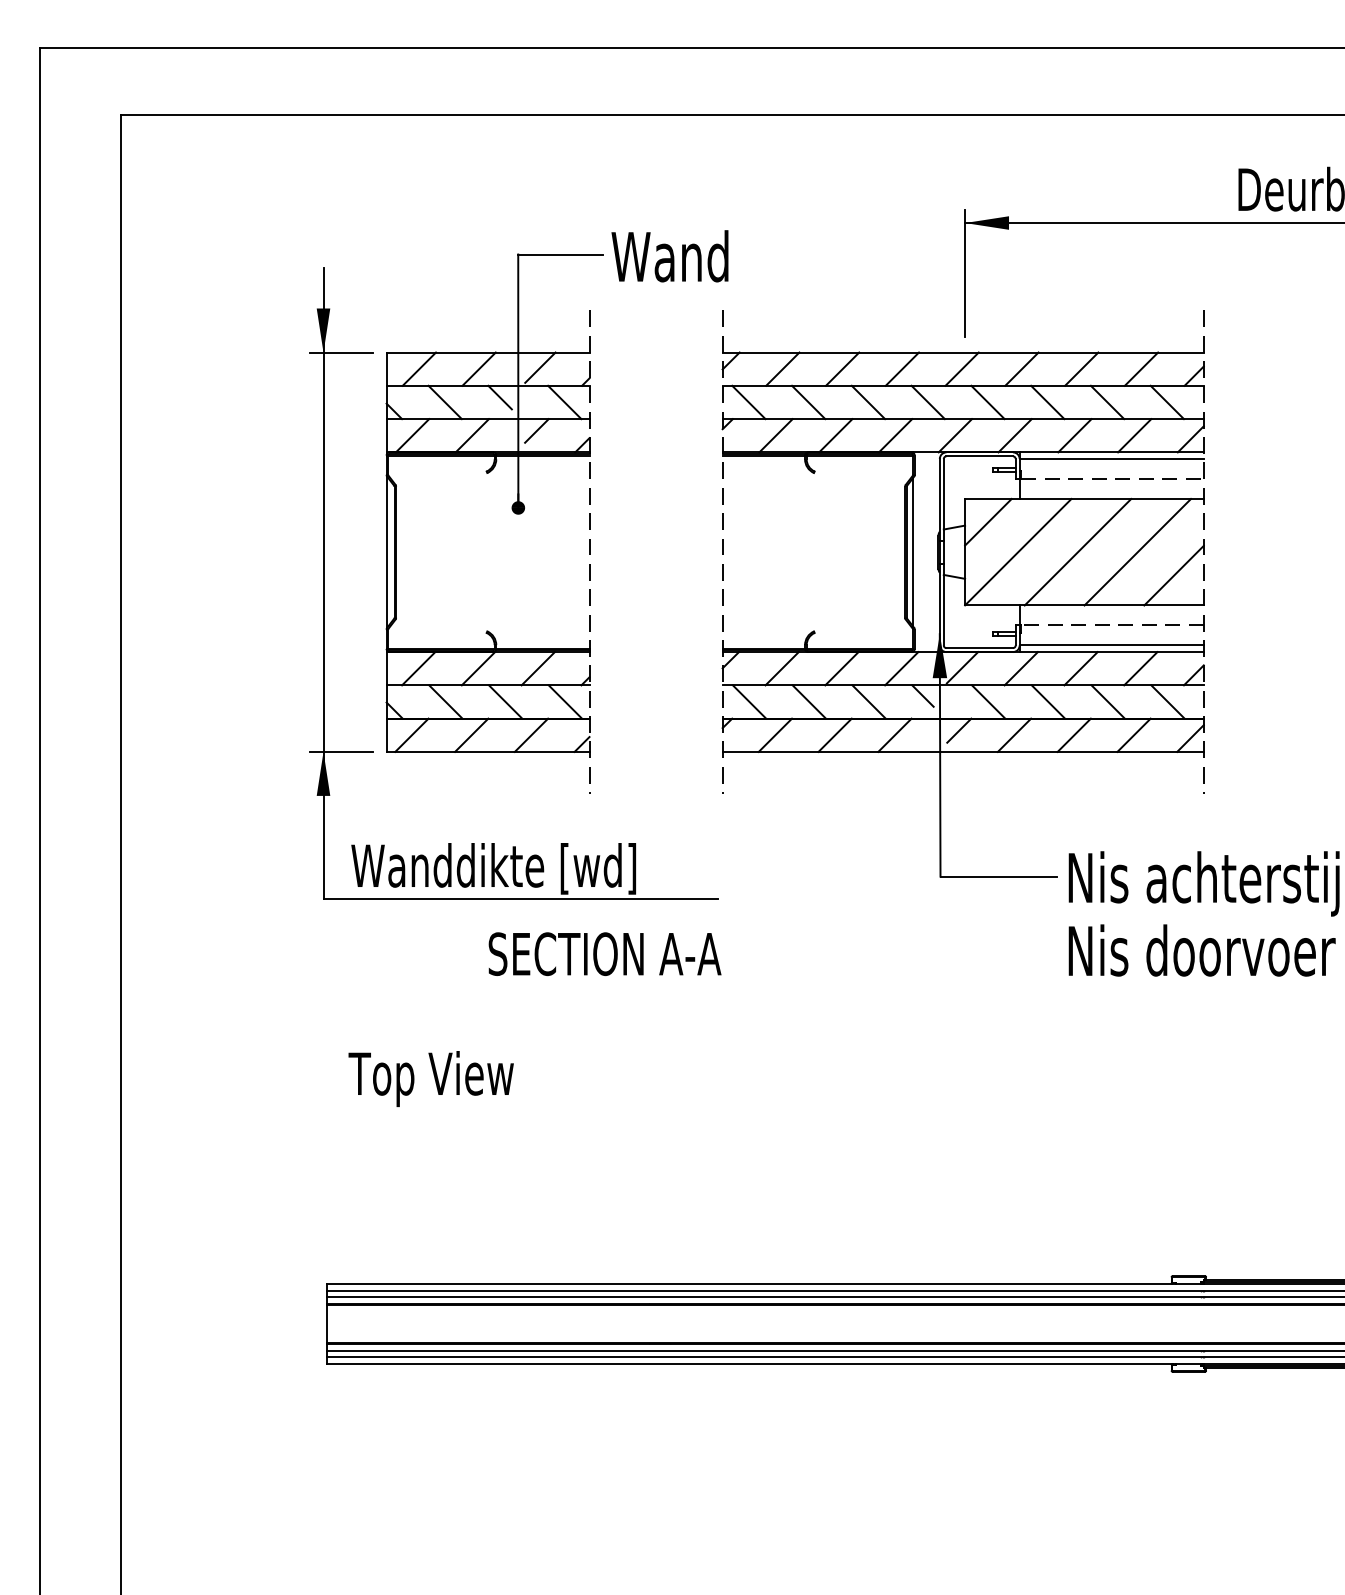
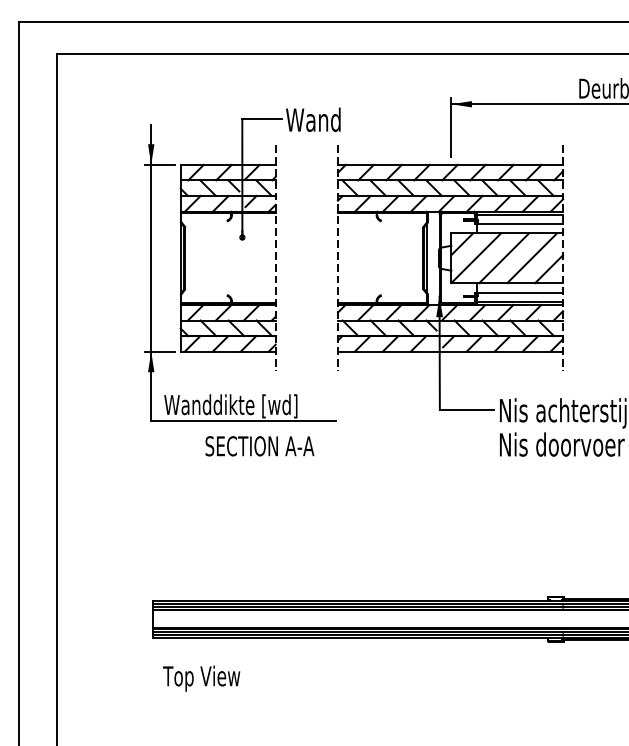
line: (1112, 480) -> (520, 224), dashed -> solid
line: (1112, 625) -> (520, 292), dashed -> solid
text: (604, 954) -> (259, 446), moved
text: (430, 1078) -> (201, 678), moved

